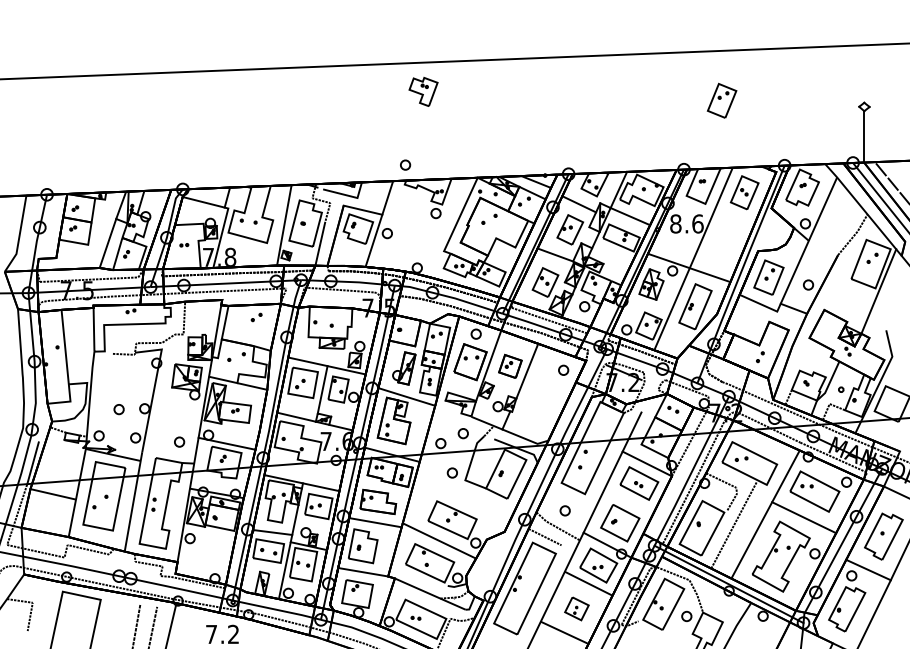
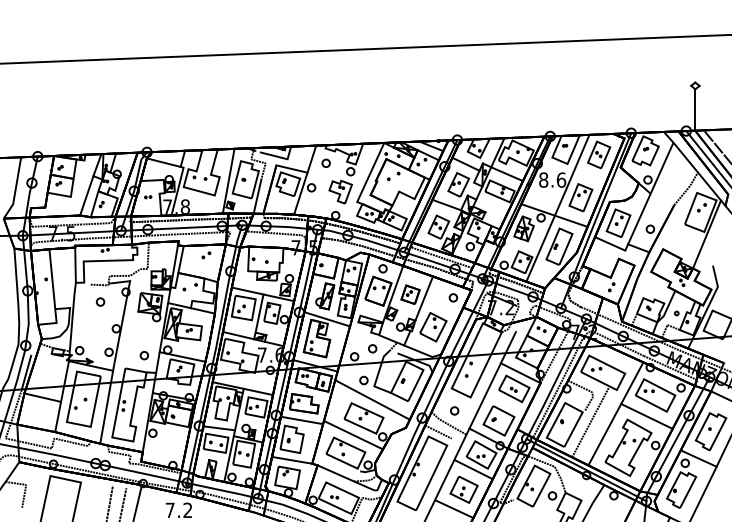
part: (423, 91) -> (340, 191), moved
part: (721, 100) -> (580, 197), moved
part: (405, 164) -> (326, 162), moved
part: (538, 406) -> (433, 326), added
part: (118, 409) -> (100, 302), moved
line: (462, 496) -> (372, 399), added
part: (576, 608) -> (463, 489), size x1.43

